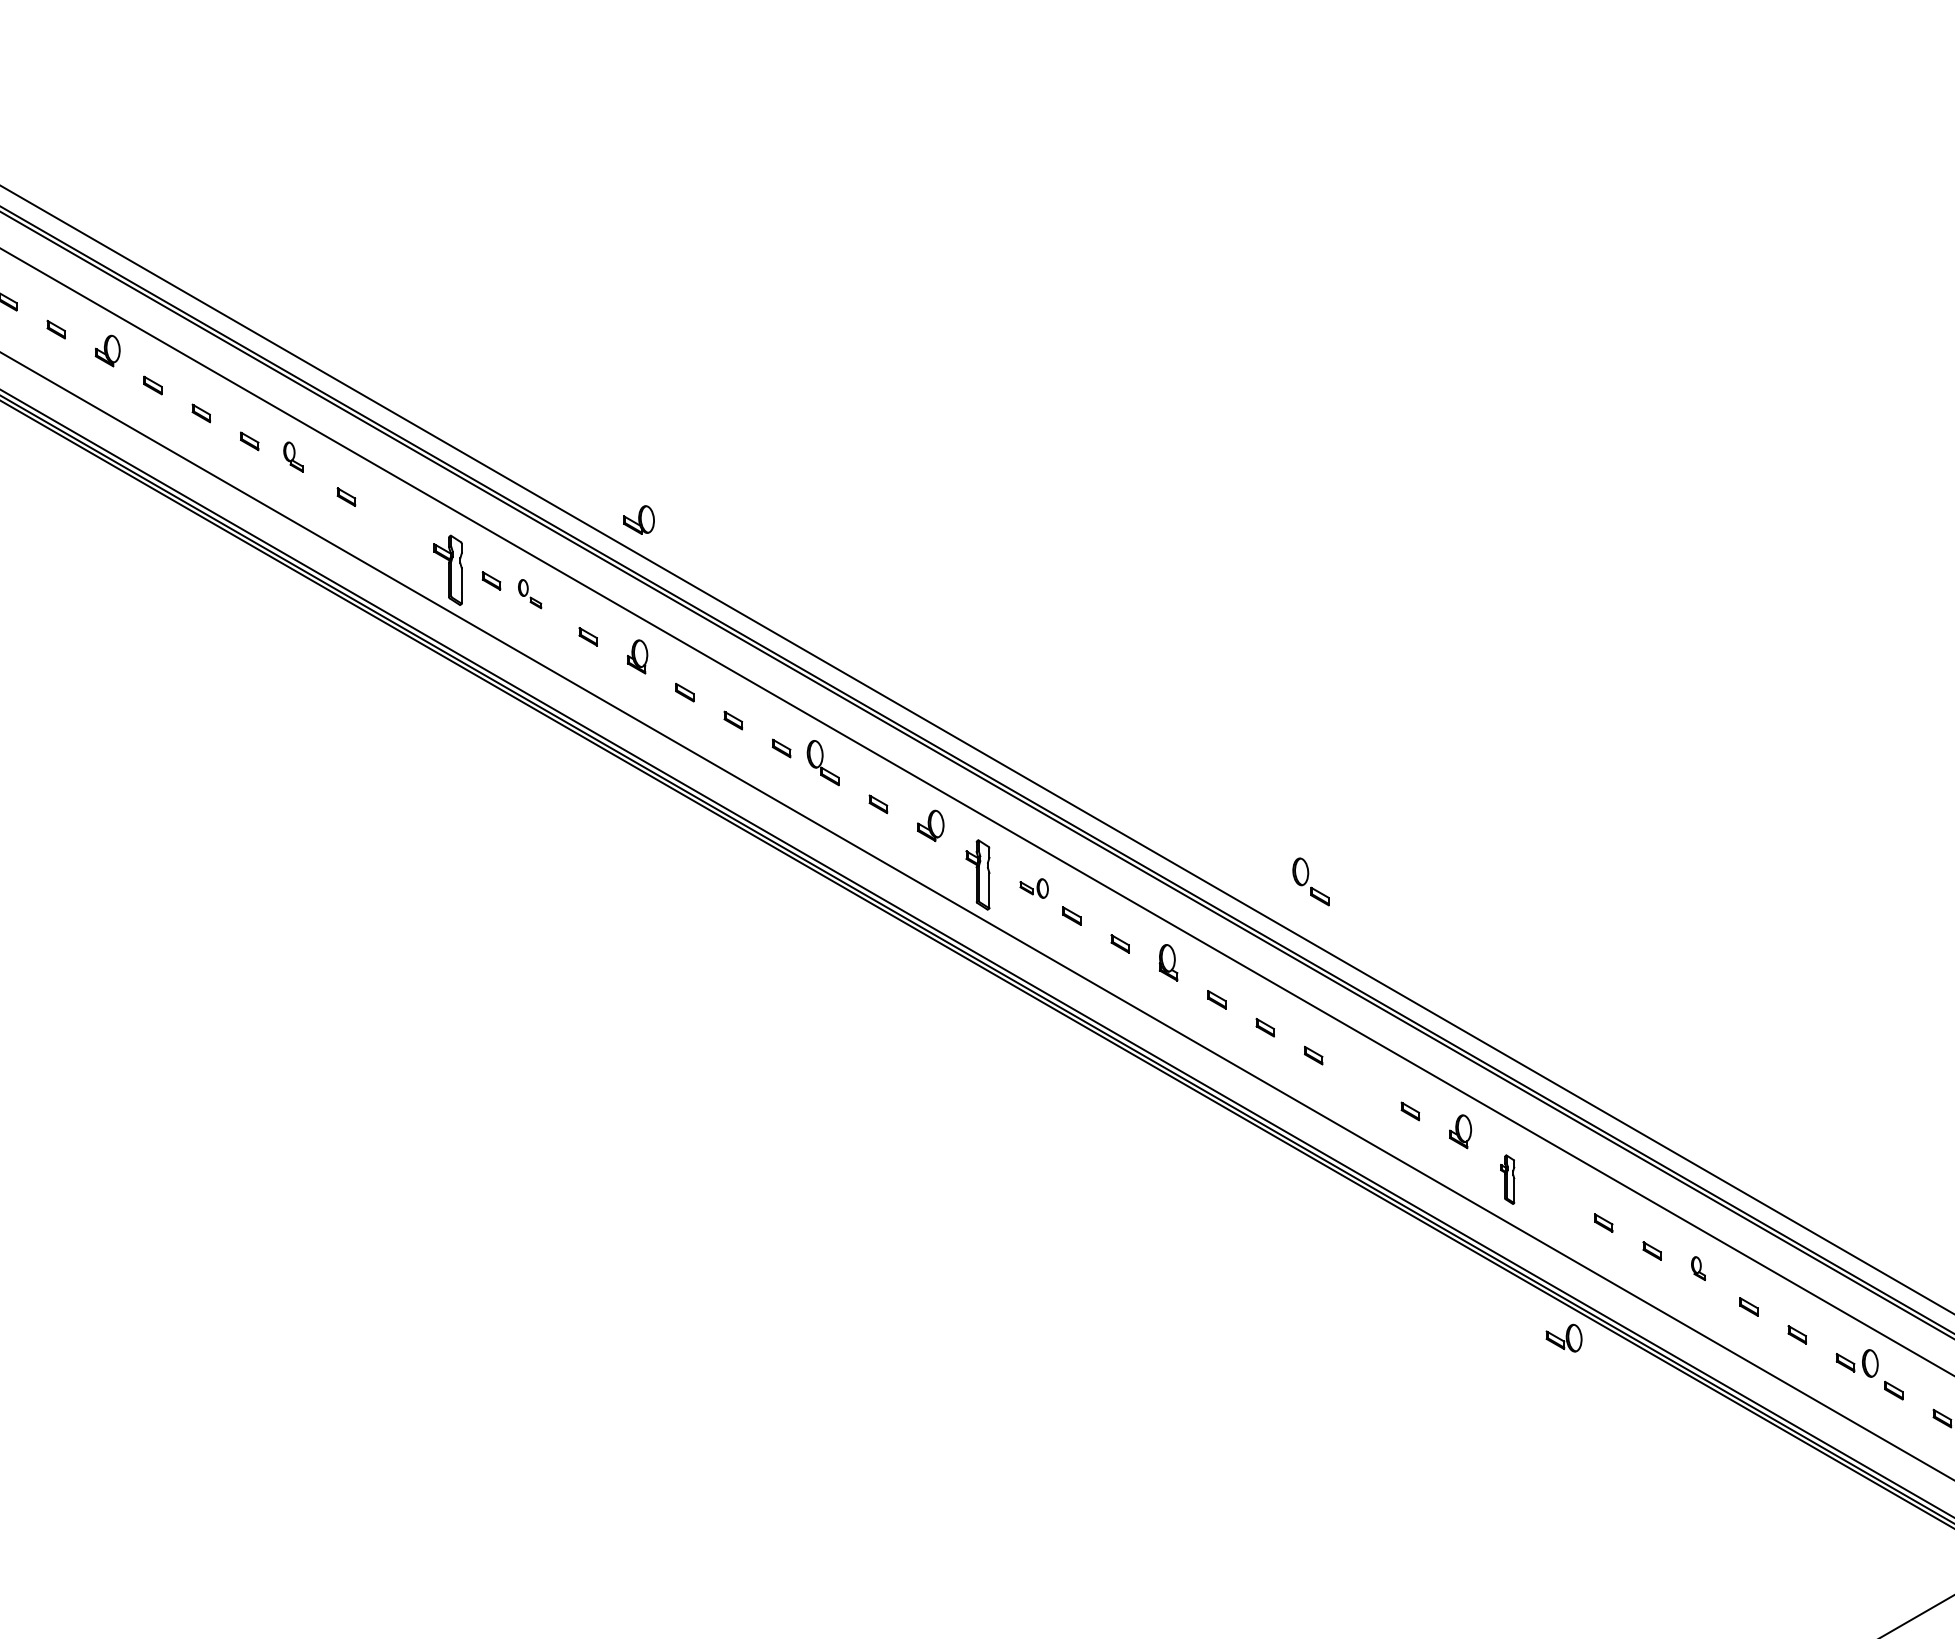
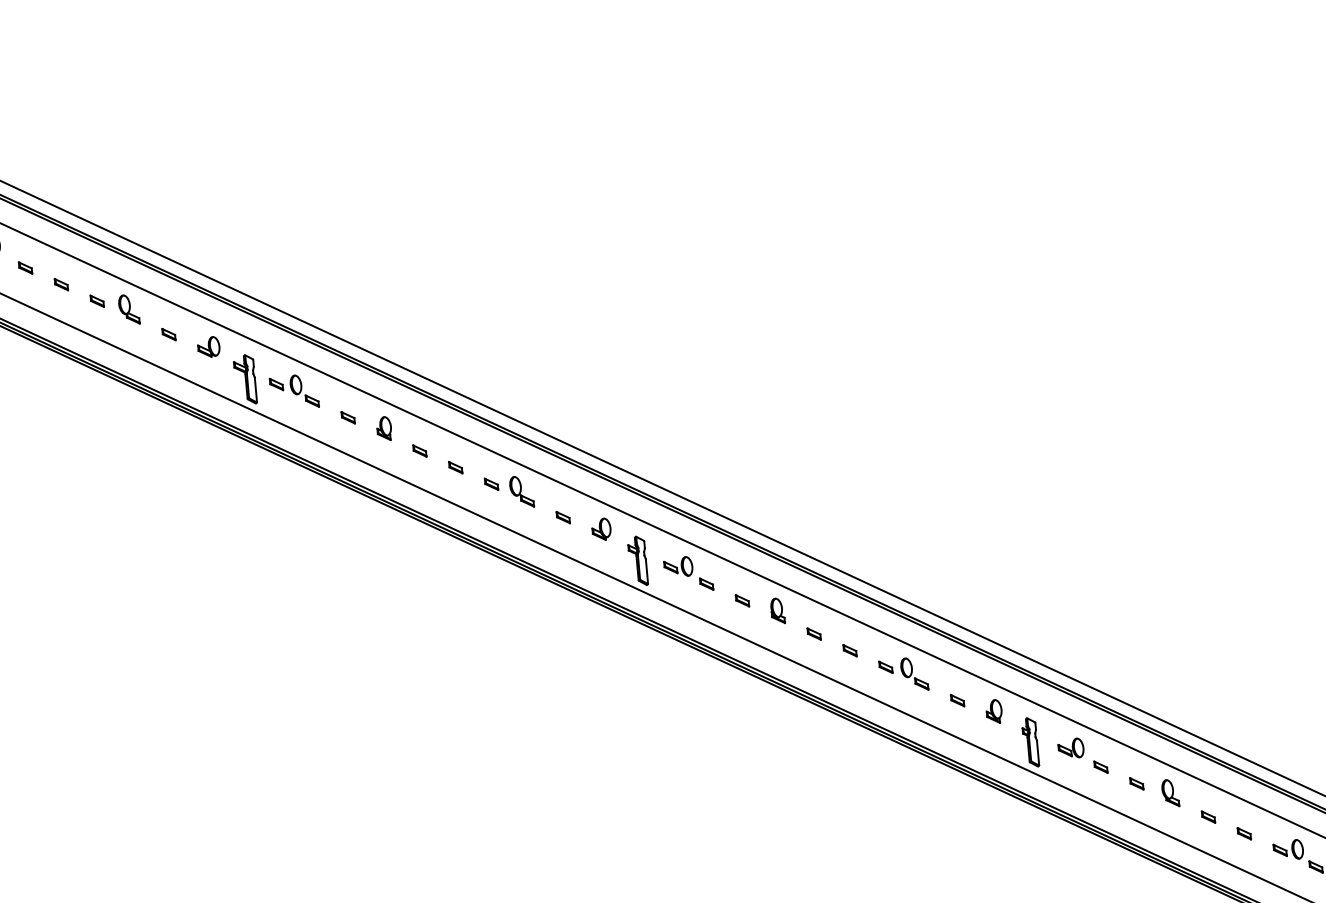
part: (293, 456) -> (129, 309), size x1.43
part: (638, 519) -> (208, 346), moved
part: (529, 593) -> (304, 390), size x1.67
part: (1310, 881) -> (914, 674), moved
part: (1033, 888) -> (677, 567), size x1.43
part: (1507, 1179) -> (1030, 742), size x1.43
part: (1698, 1268) -> (1170, 793), size x1.67
part: (1563, 1337) -> (1070, 748), moved

